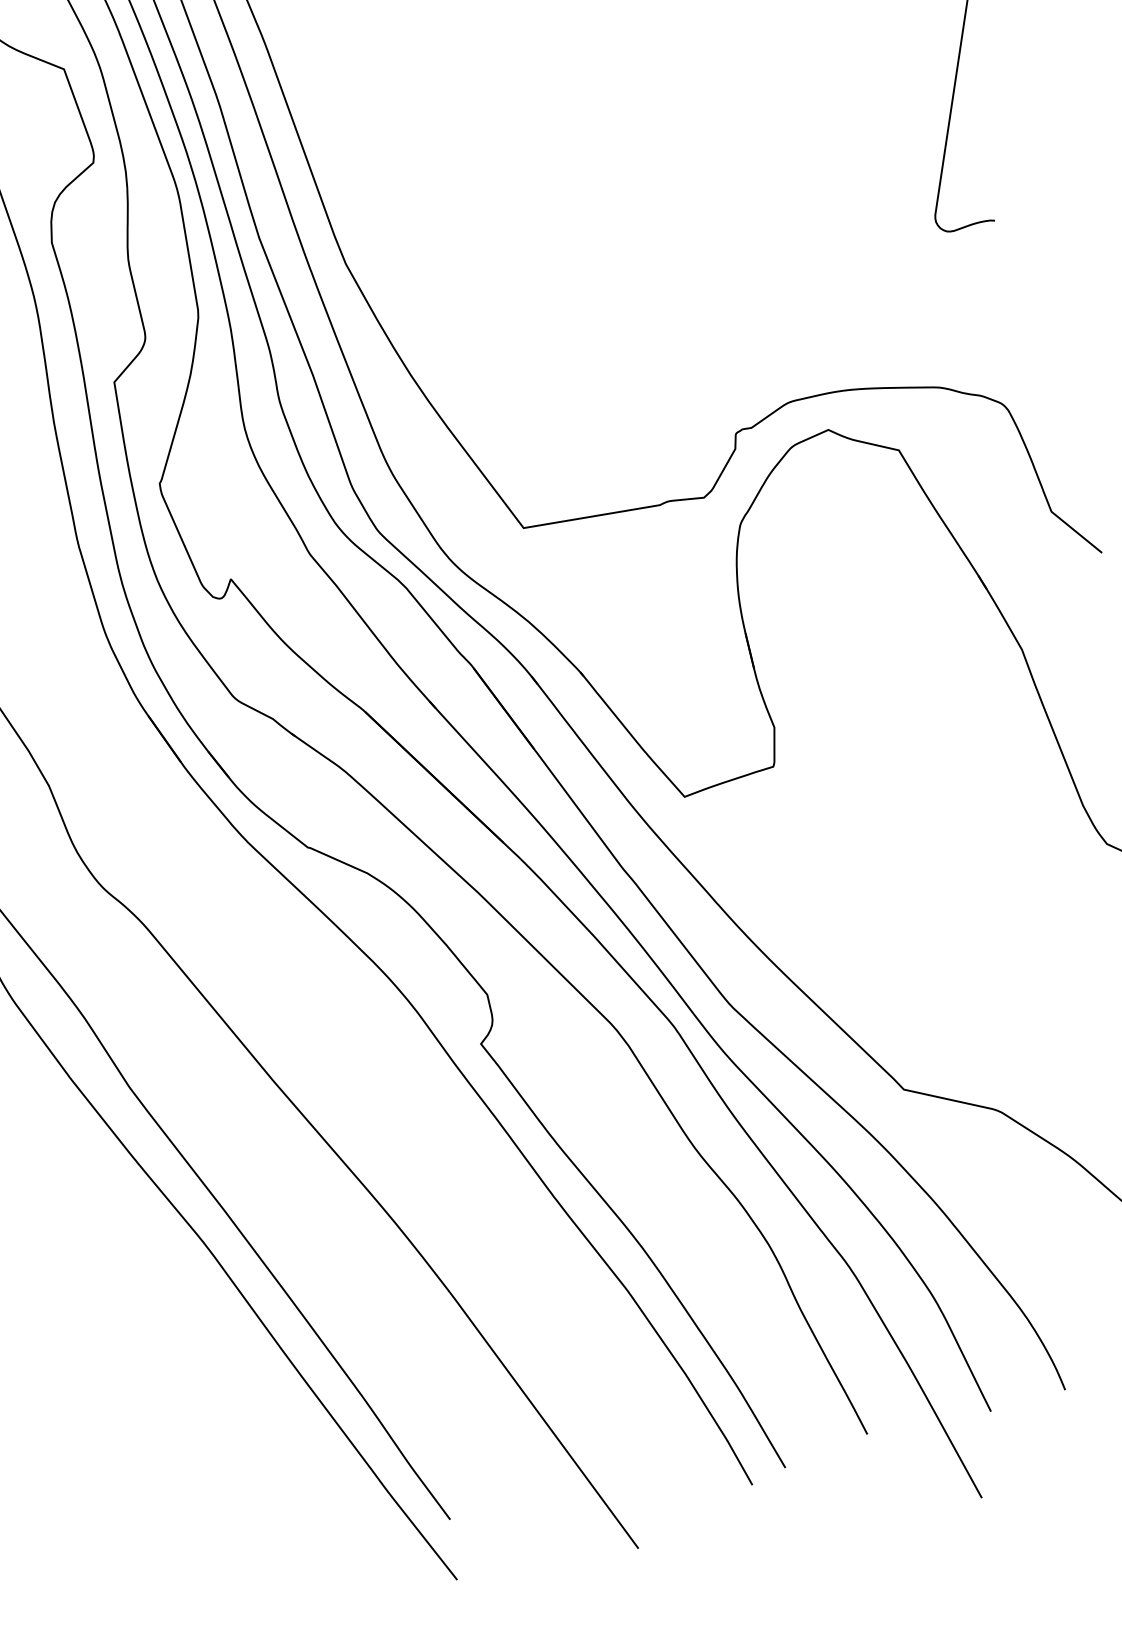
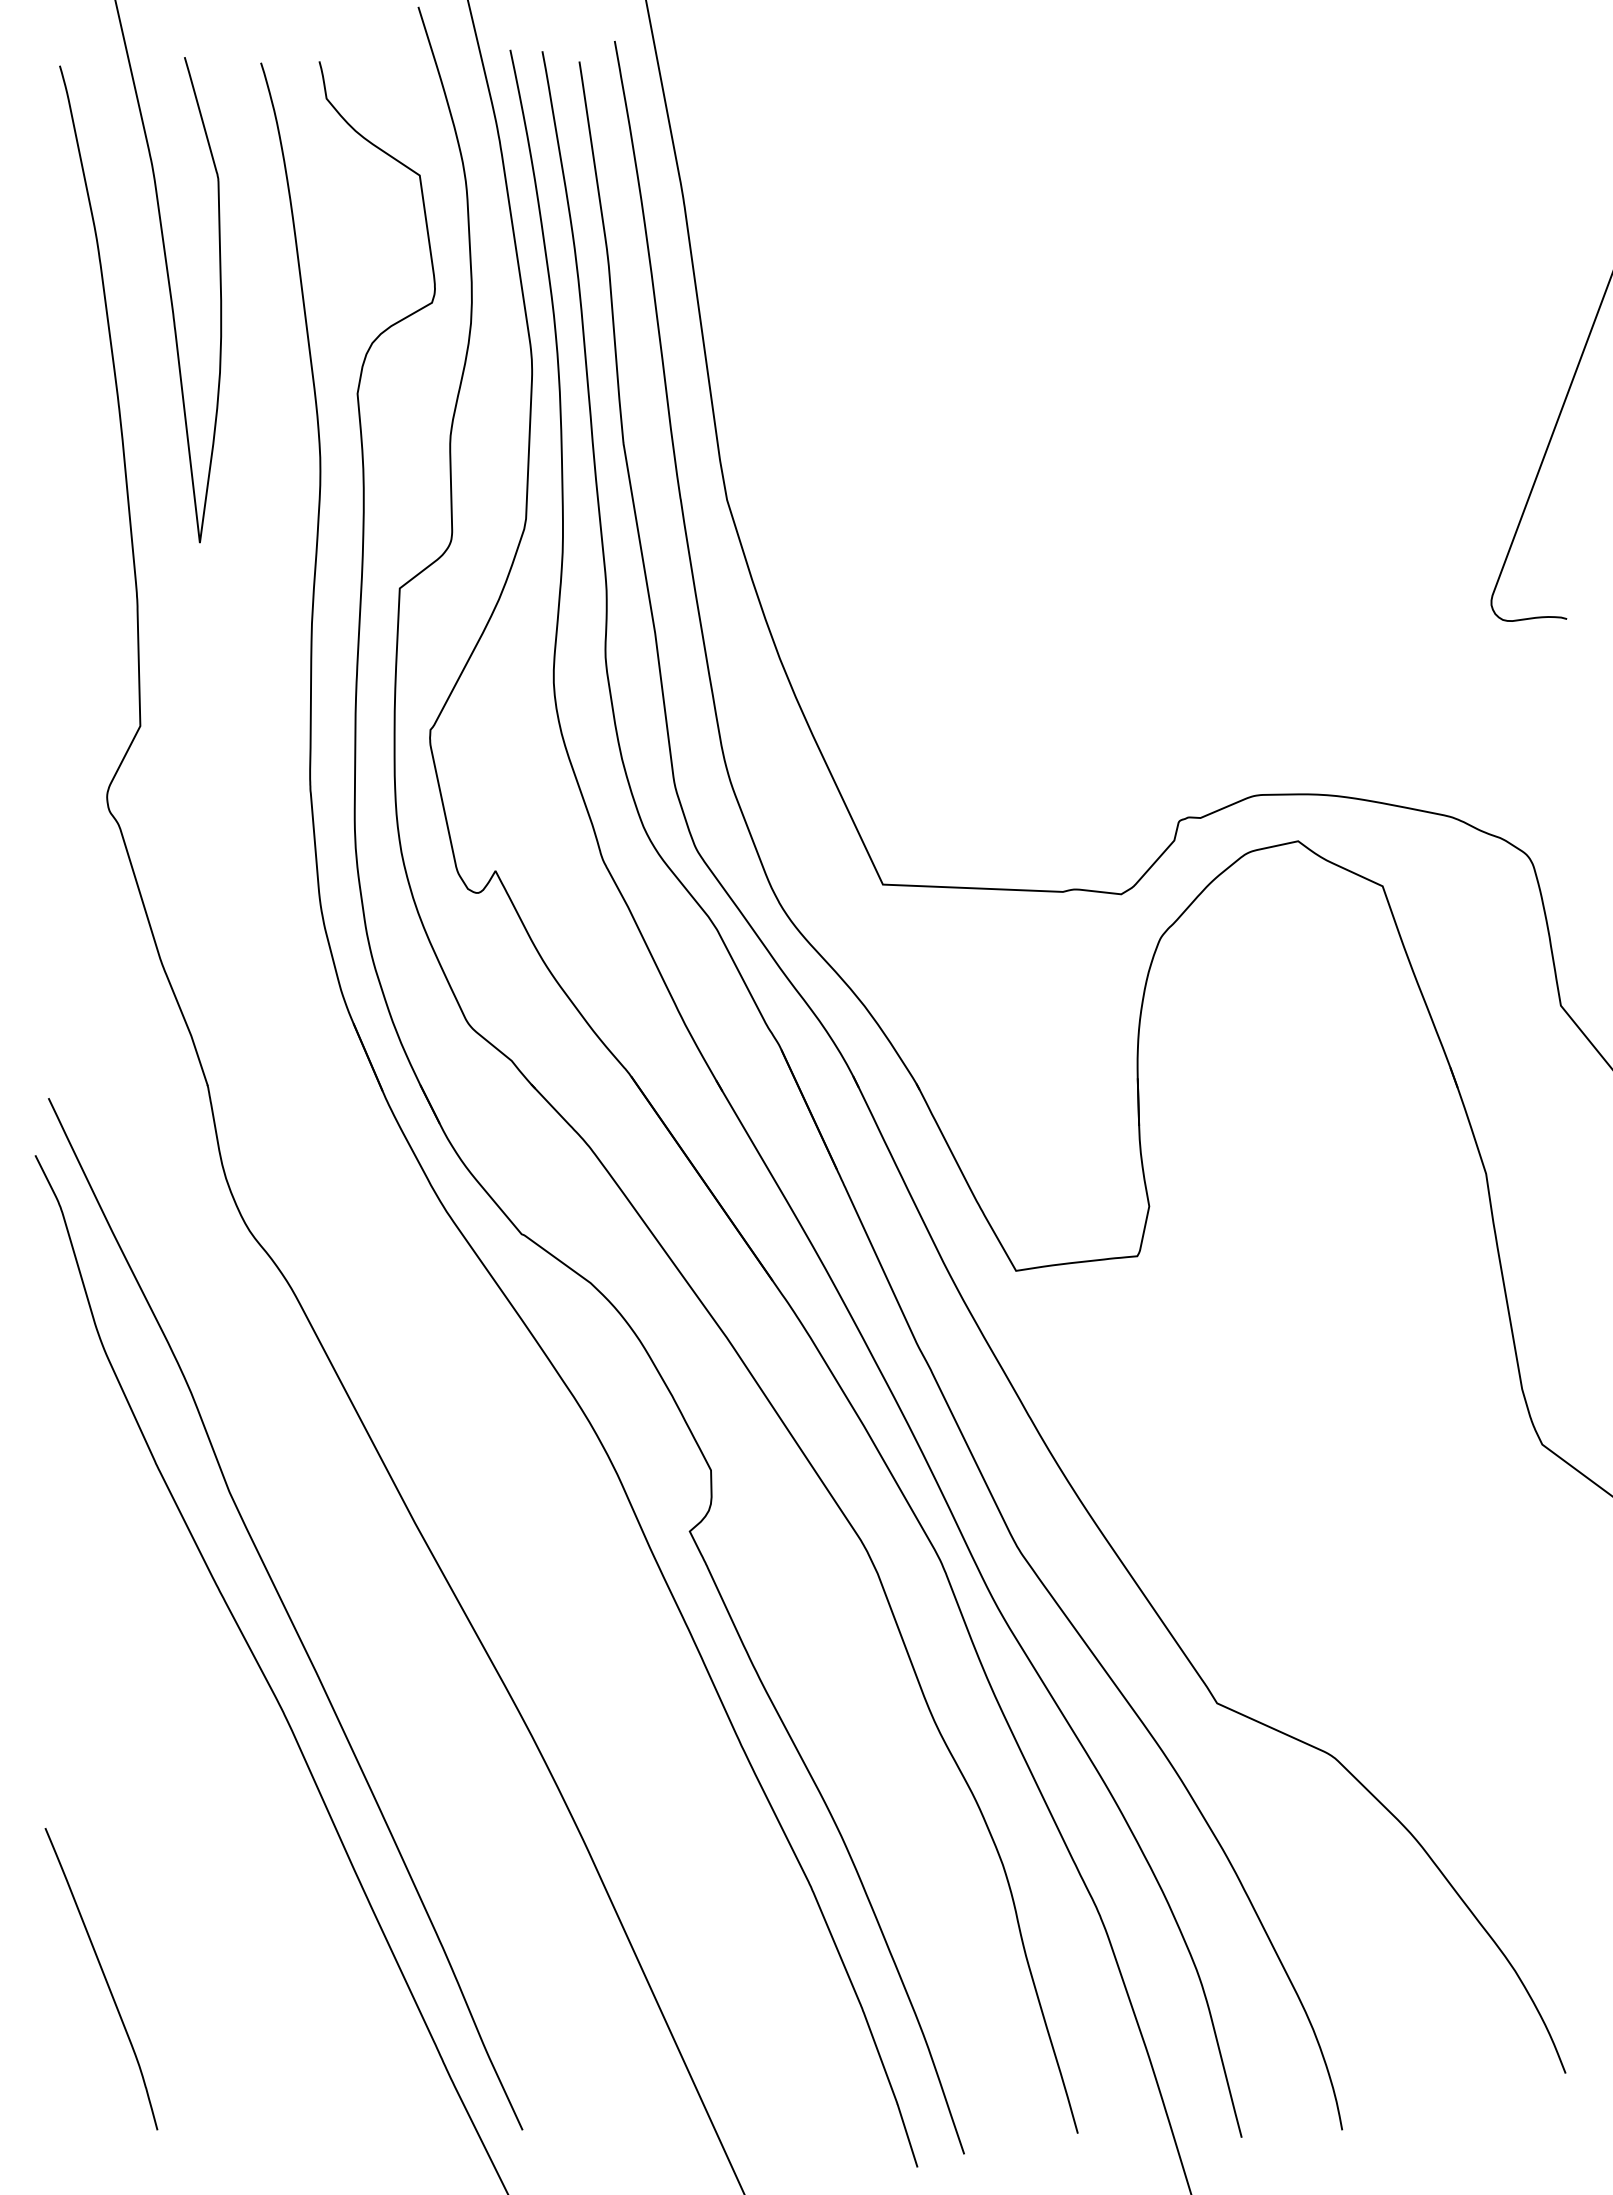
curve: (112, 1472) -> (104, 1979), added

